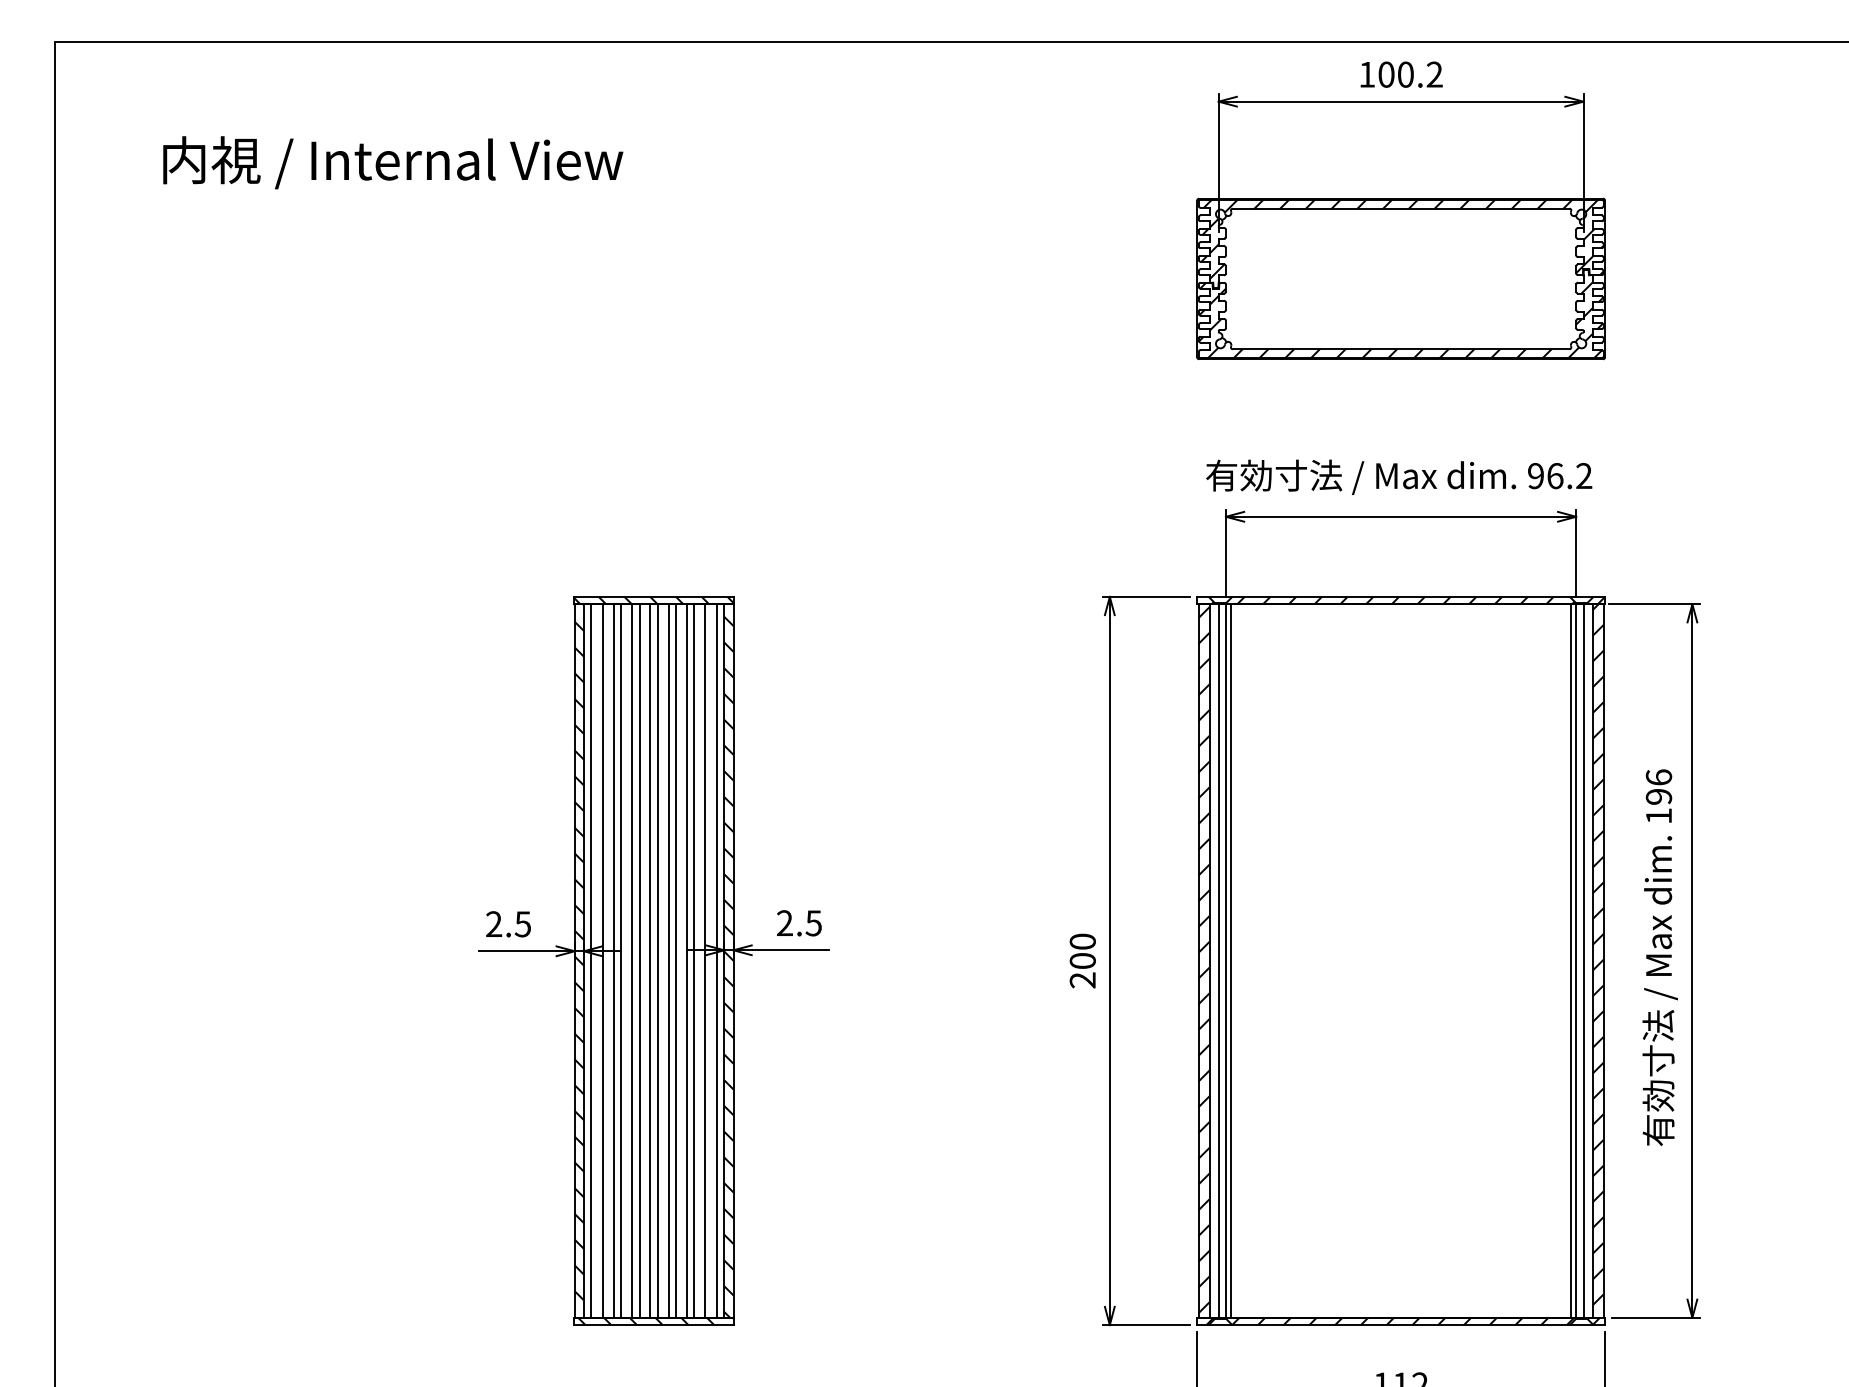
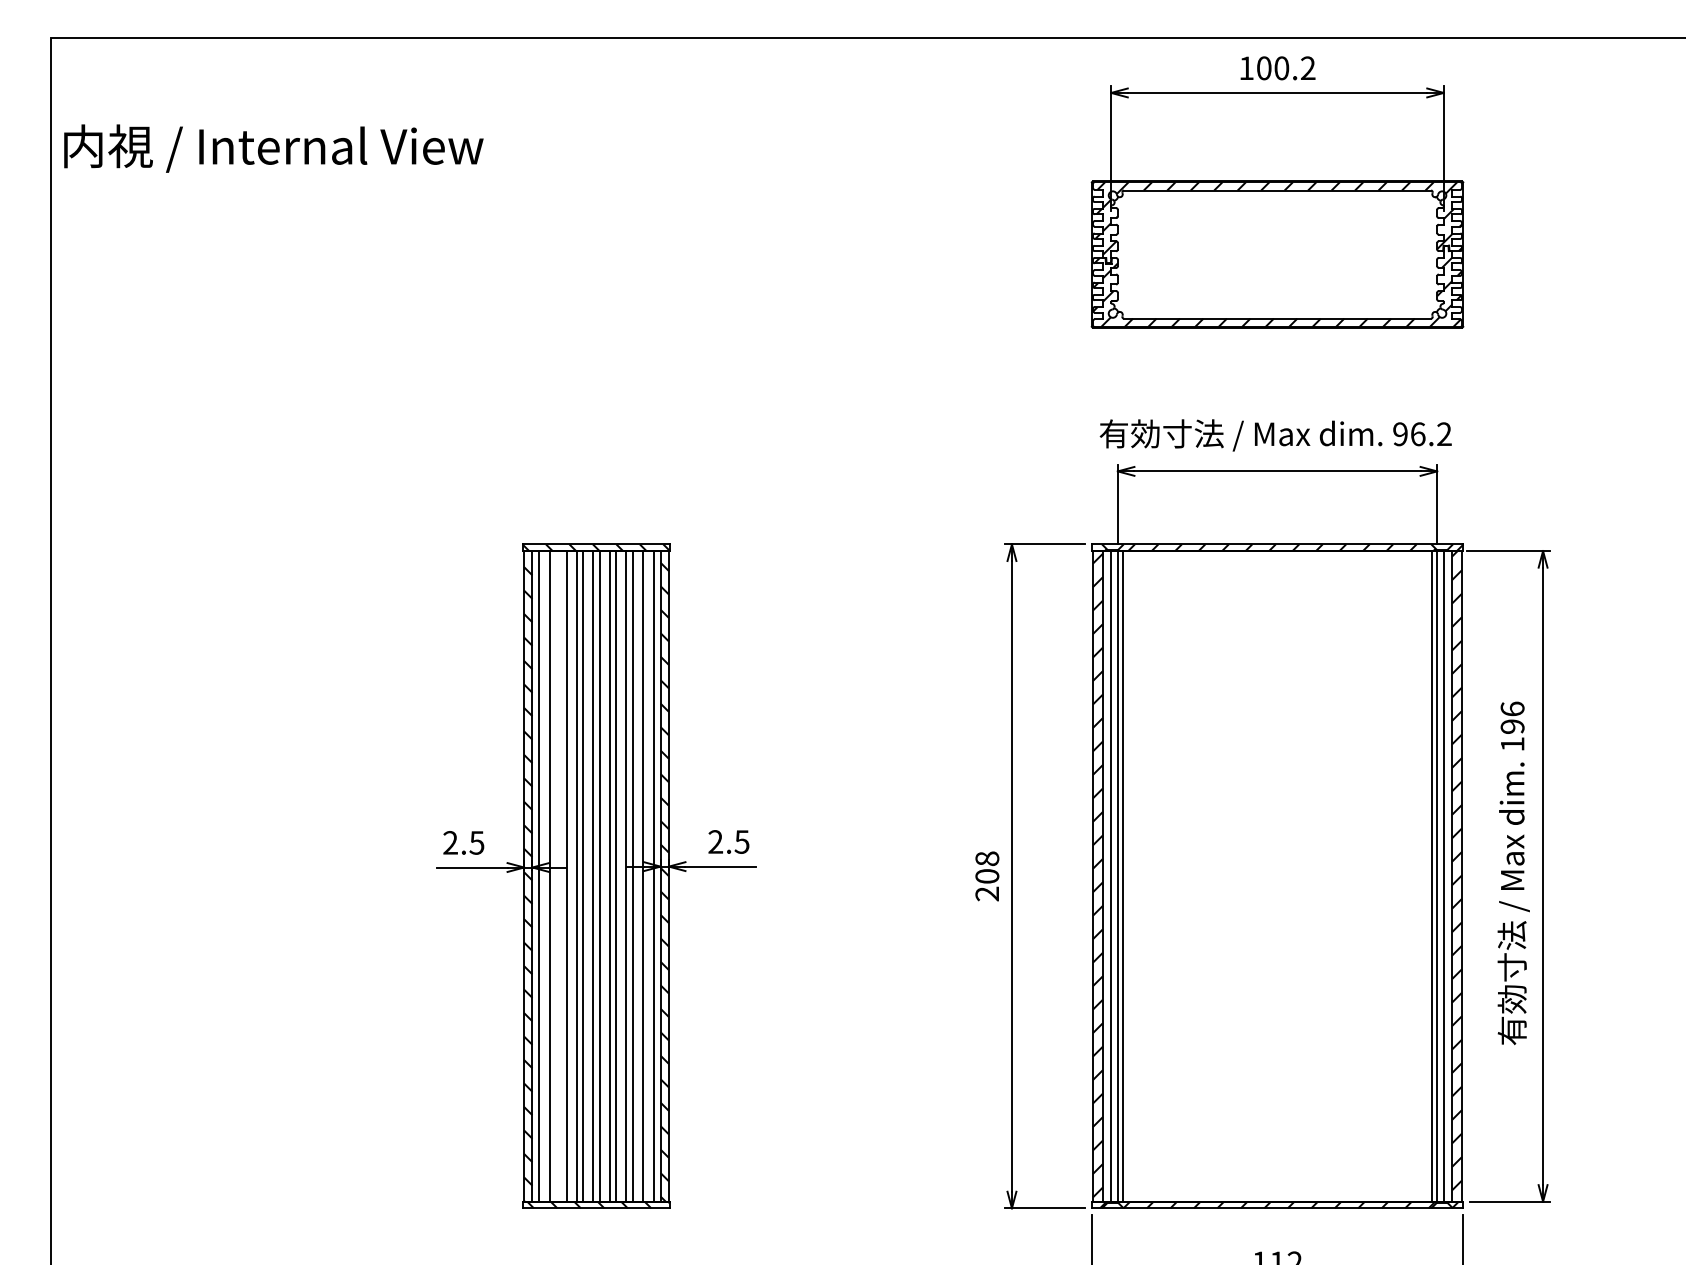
text: (393, 162) -> (274, 148), moved
text: (1082, 941) -> (987, 858), 200 -> 208
line: (614, 960) -> (560, 875), removed

